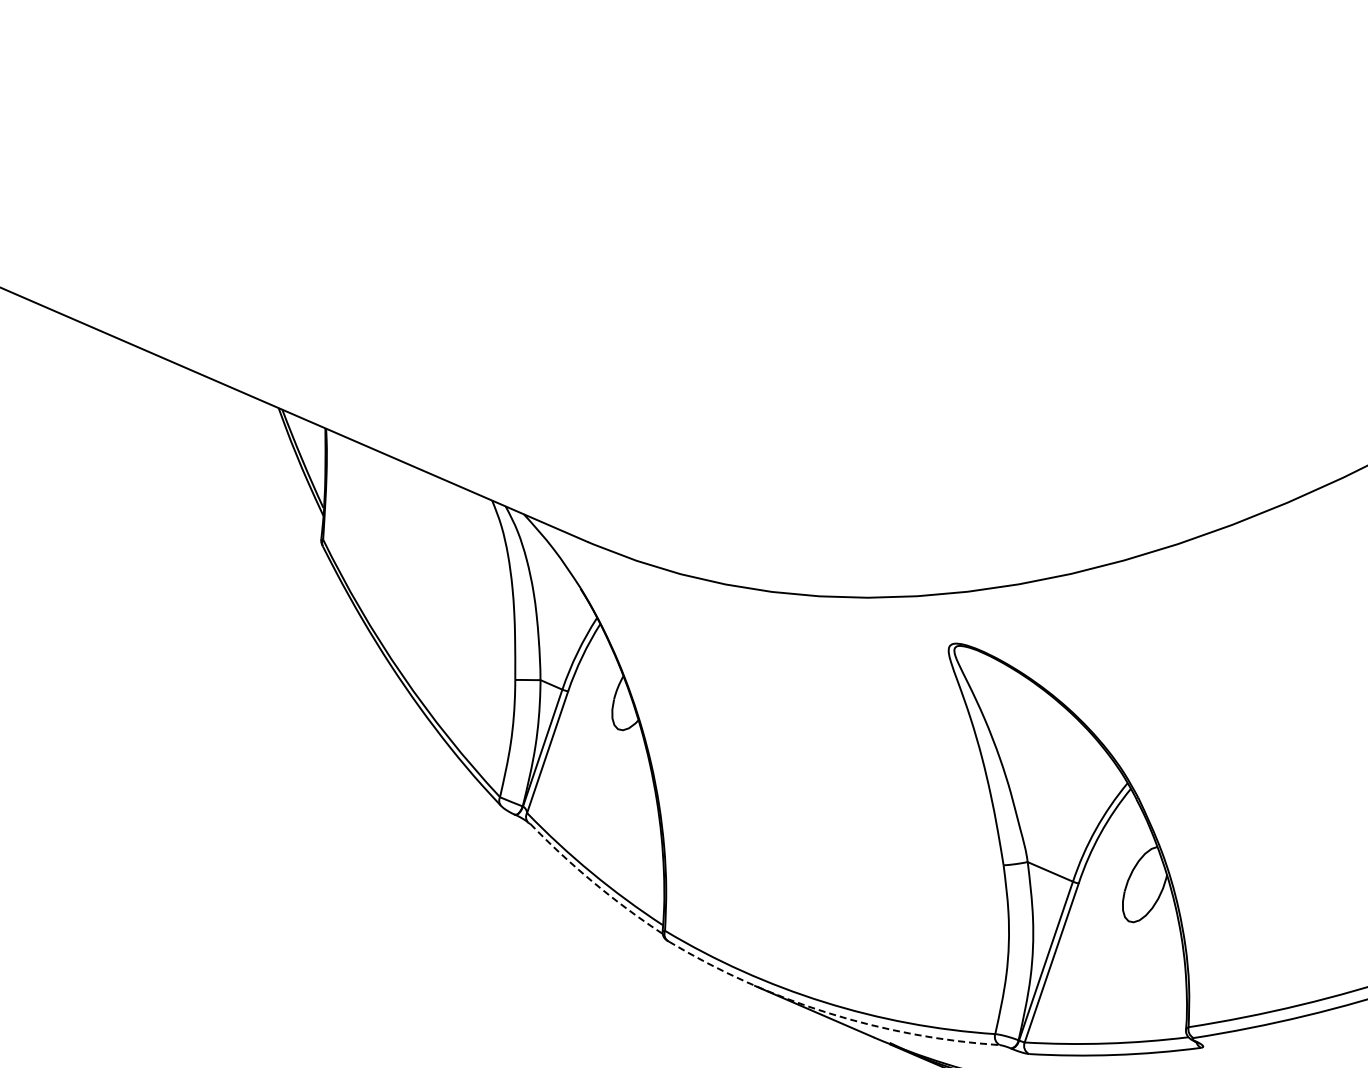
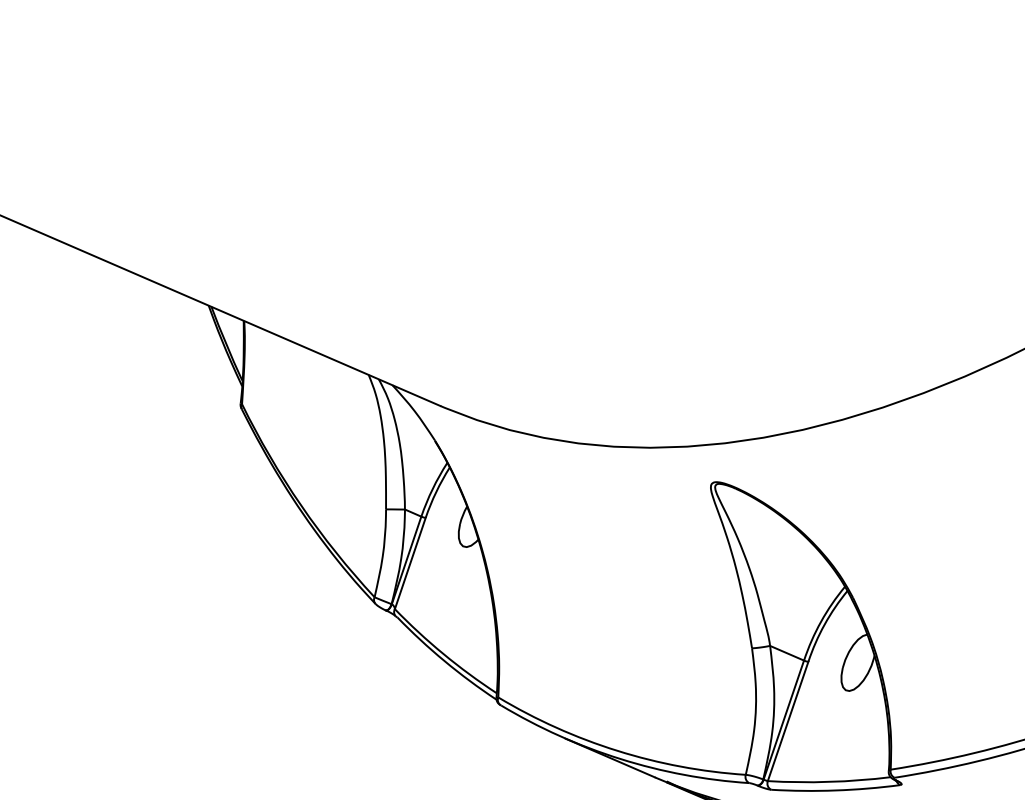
arc: (593, 882) -> (444, 661), dashed -> solid
arc: (828, 1013) -> (620, 759), dashed -> solid

